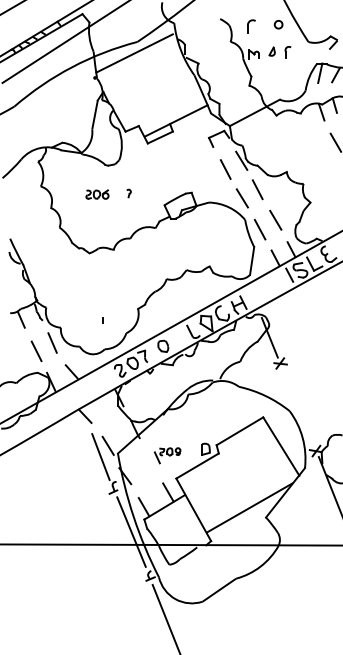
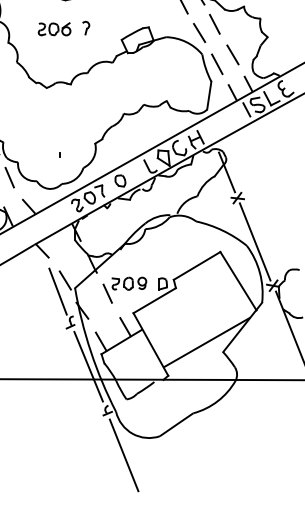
part: (128, 193) -> (85, 28), size x1.67
part: (97, 194) -> (54, 29), size x1.43
line: (297, 406) -> (254, 241), added
part: (167, 455) -> (124, 290), size x1.67

